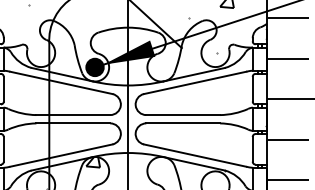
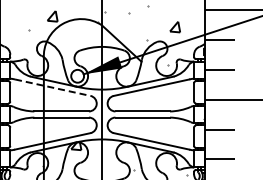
fill: (94, 66) -> (77, 75), removed
line: (60, 82) -> (52, 87), solid -> dashed

